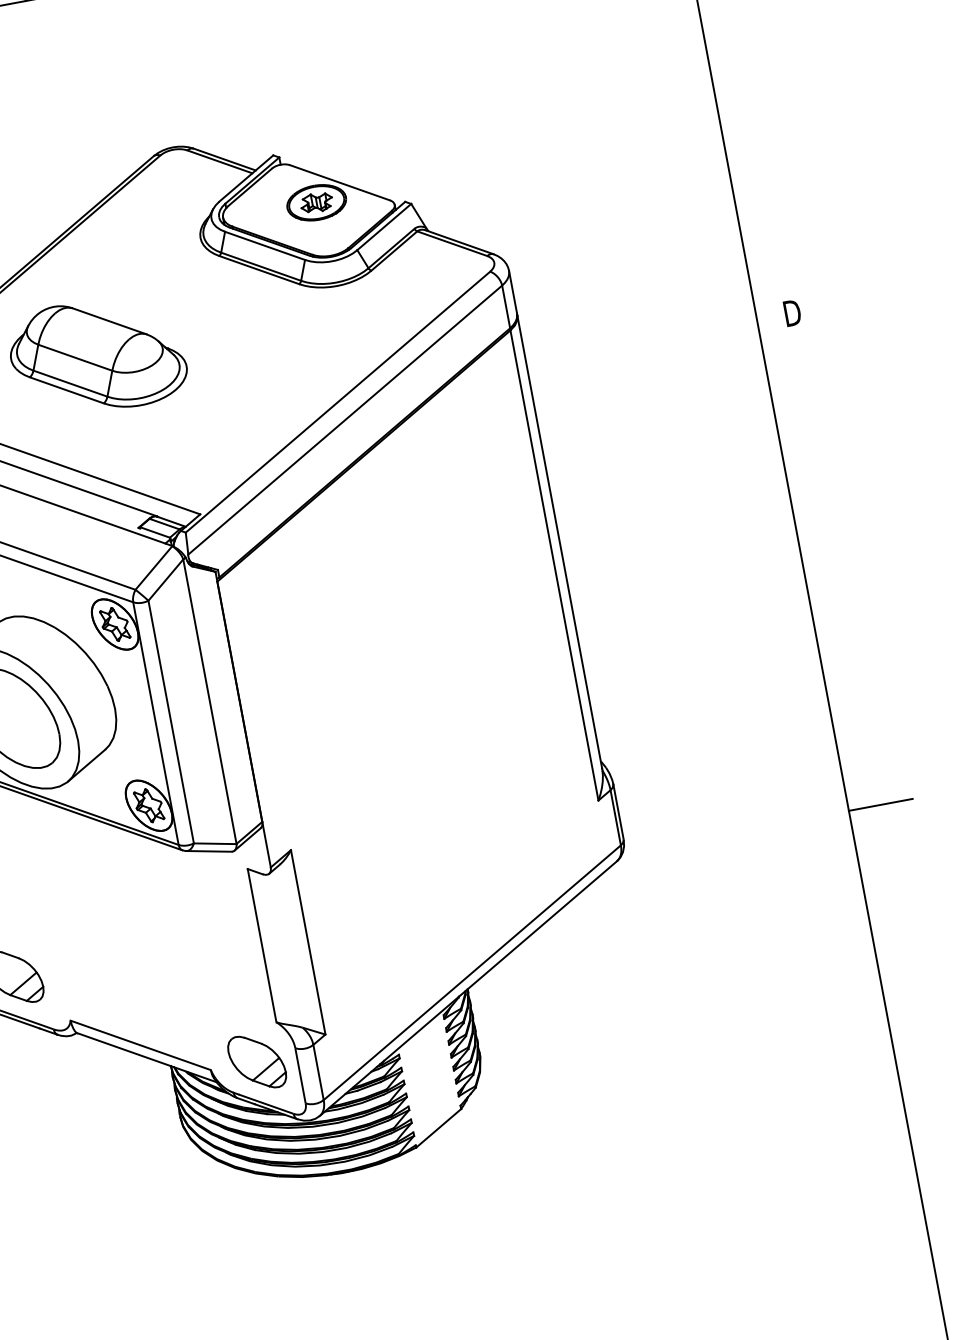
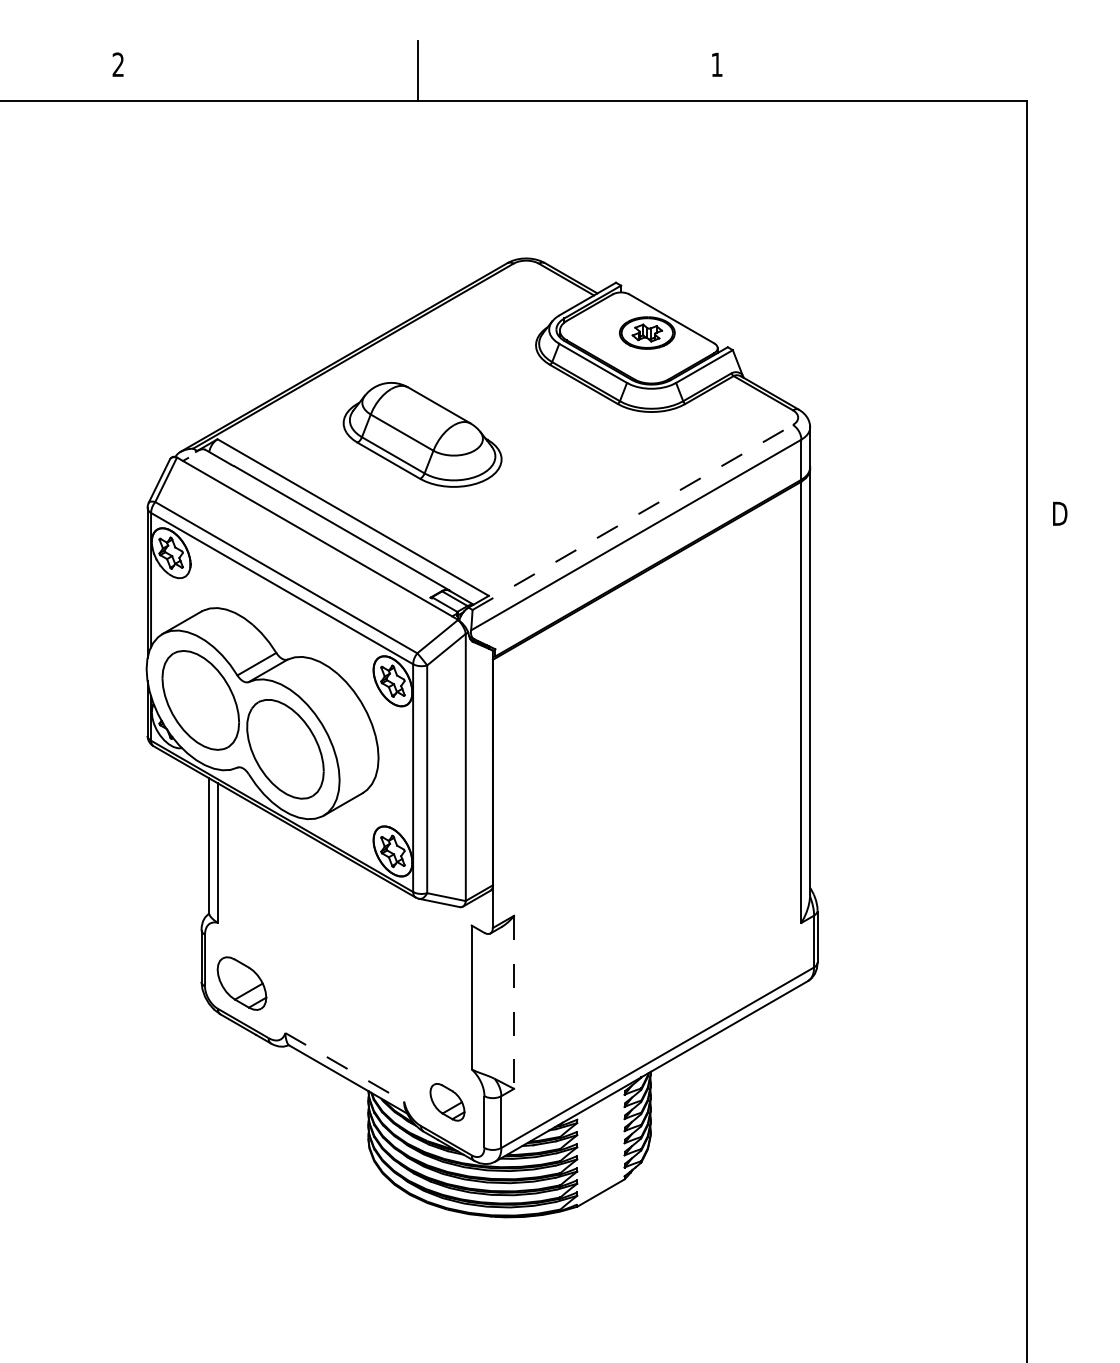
line: (337, 402) -> (632, 517), solid -> dashed
line: (880, 804) -> (1056, 974), removed
line: (308, 942) -> (514, 1002), solid -> dashed
line: (140, 1045) -> (344, 1067), solid -> dashed
part: (257, 1062) -> (447, 1102), size x0.7

